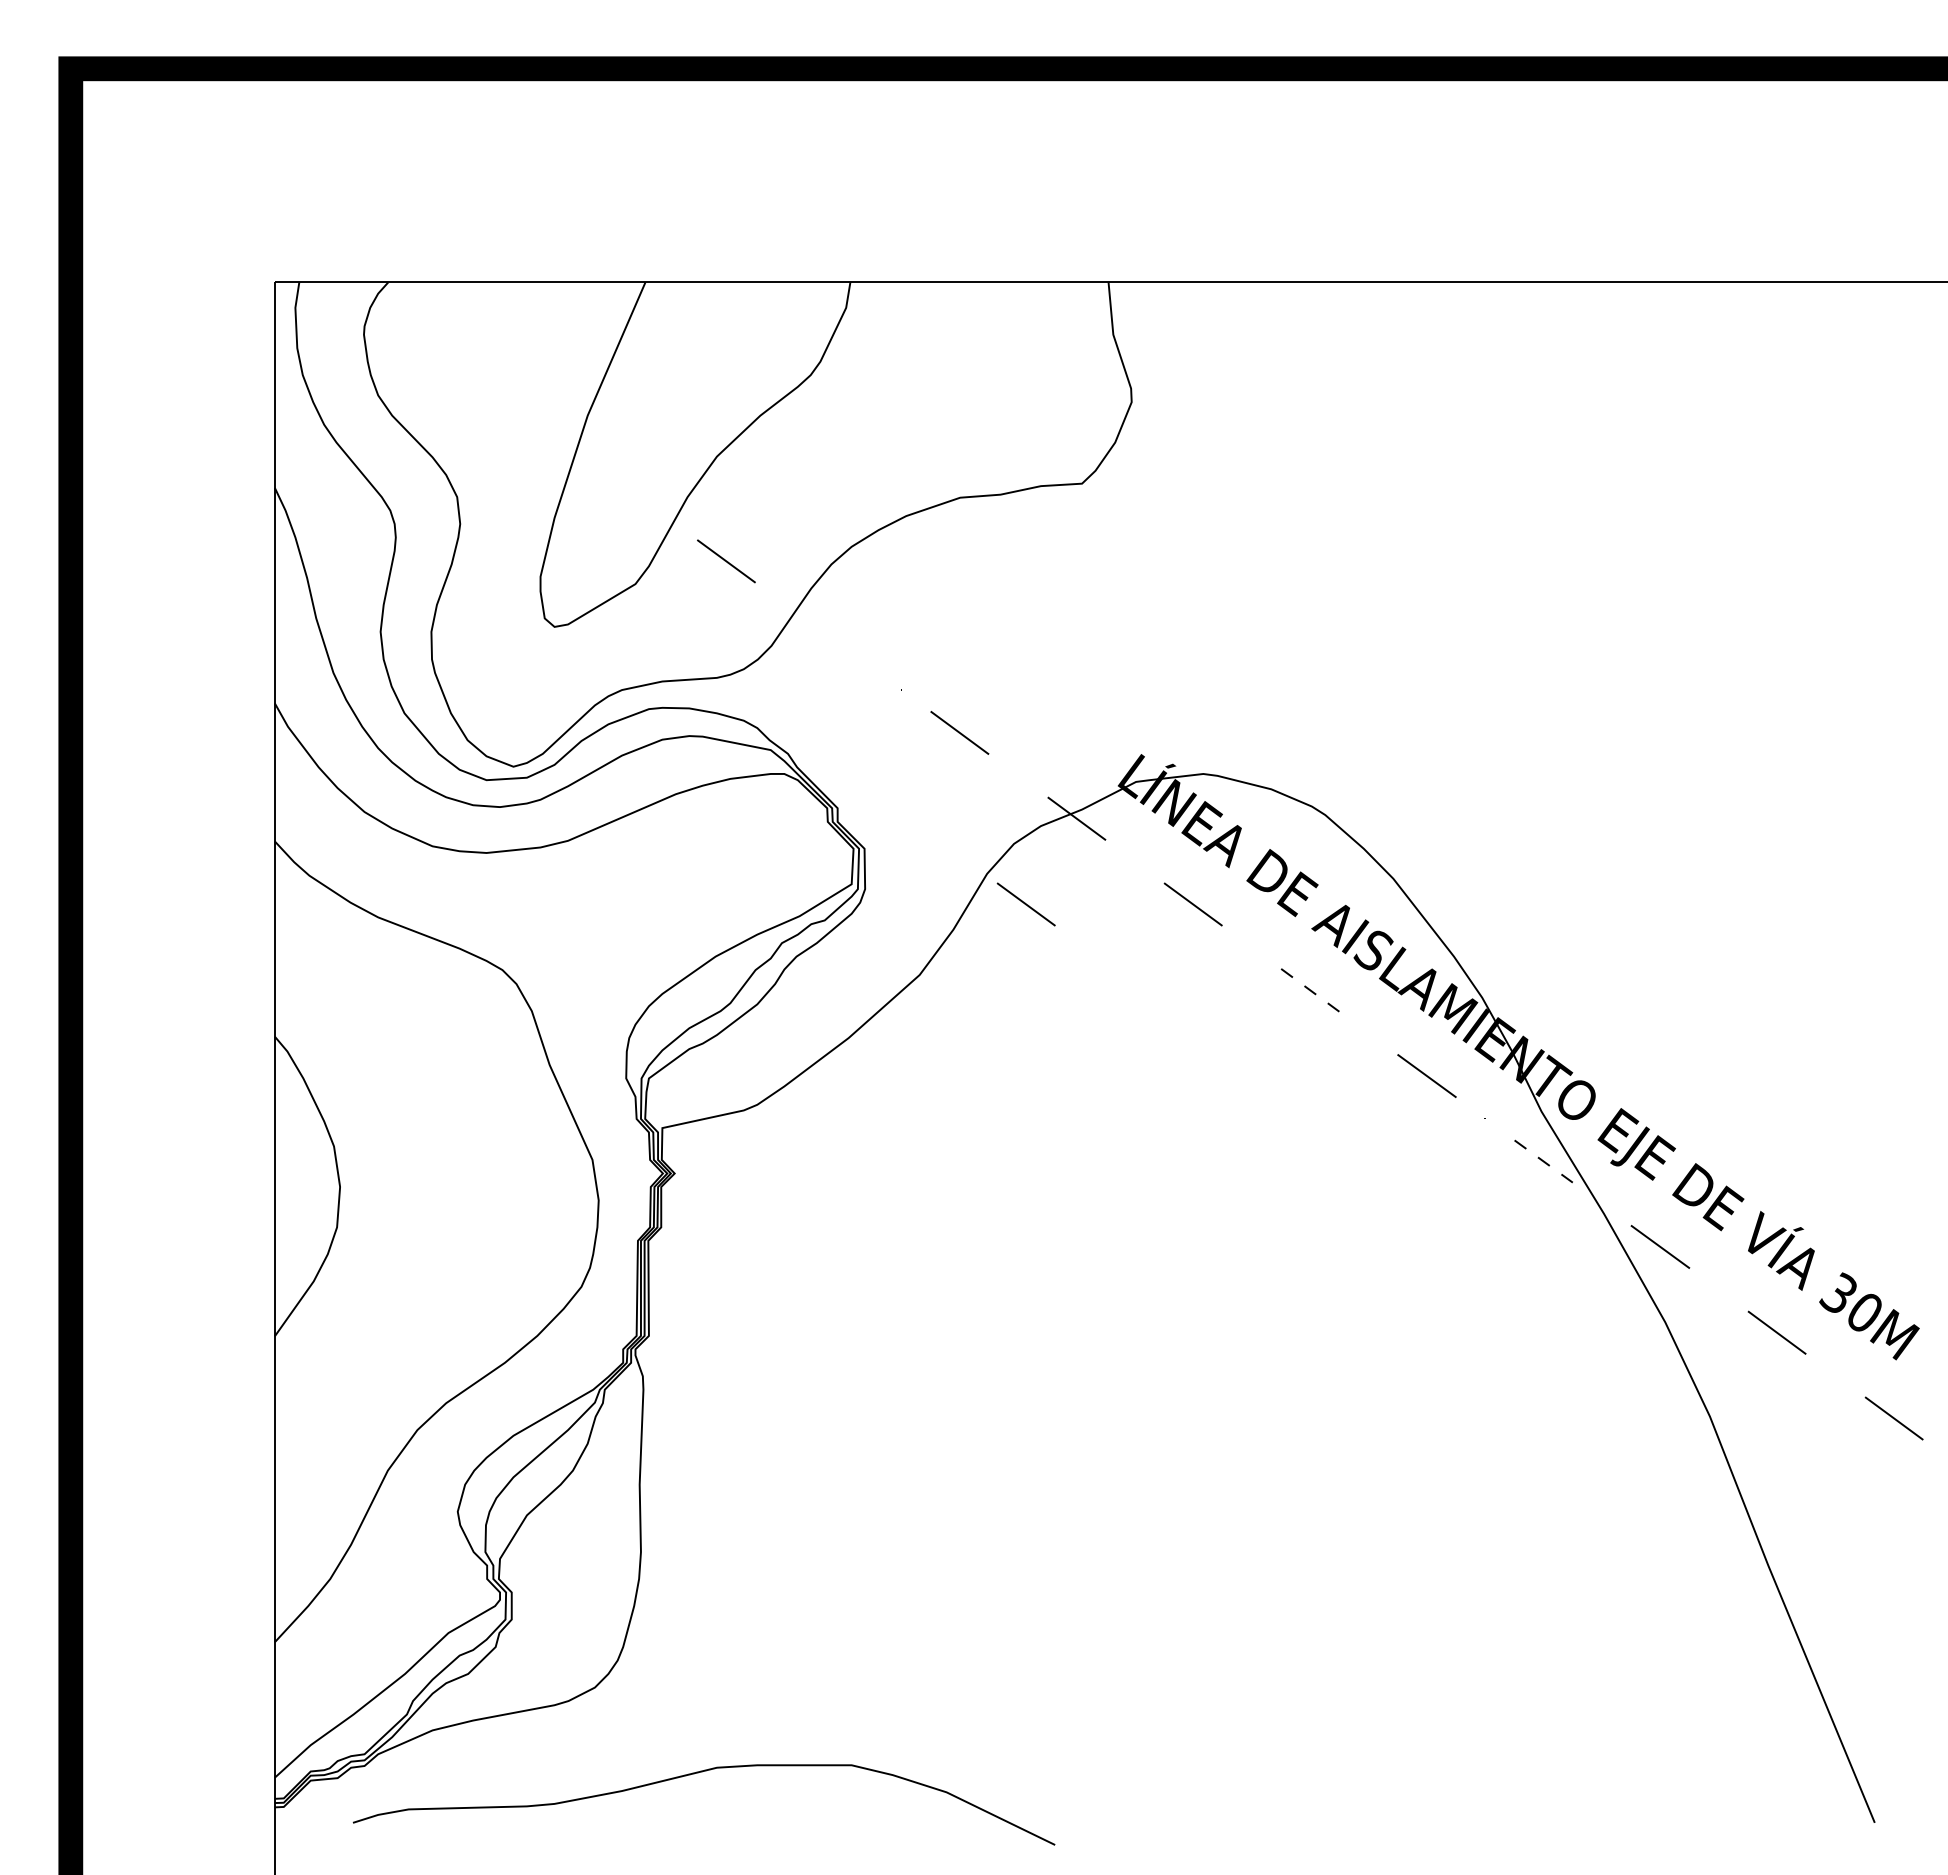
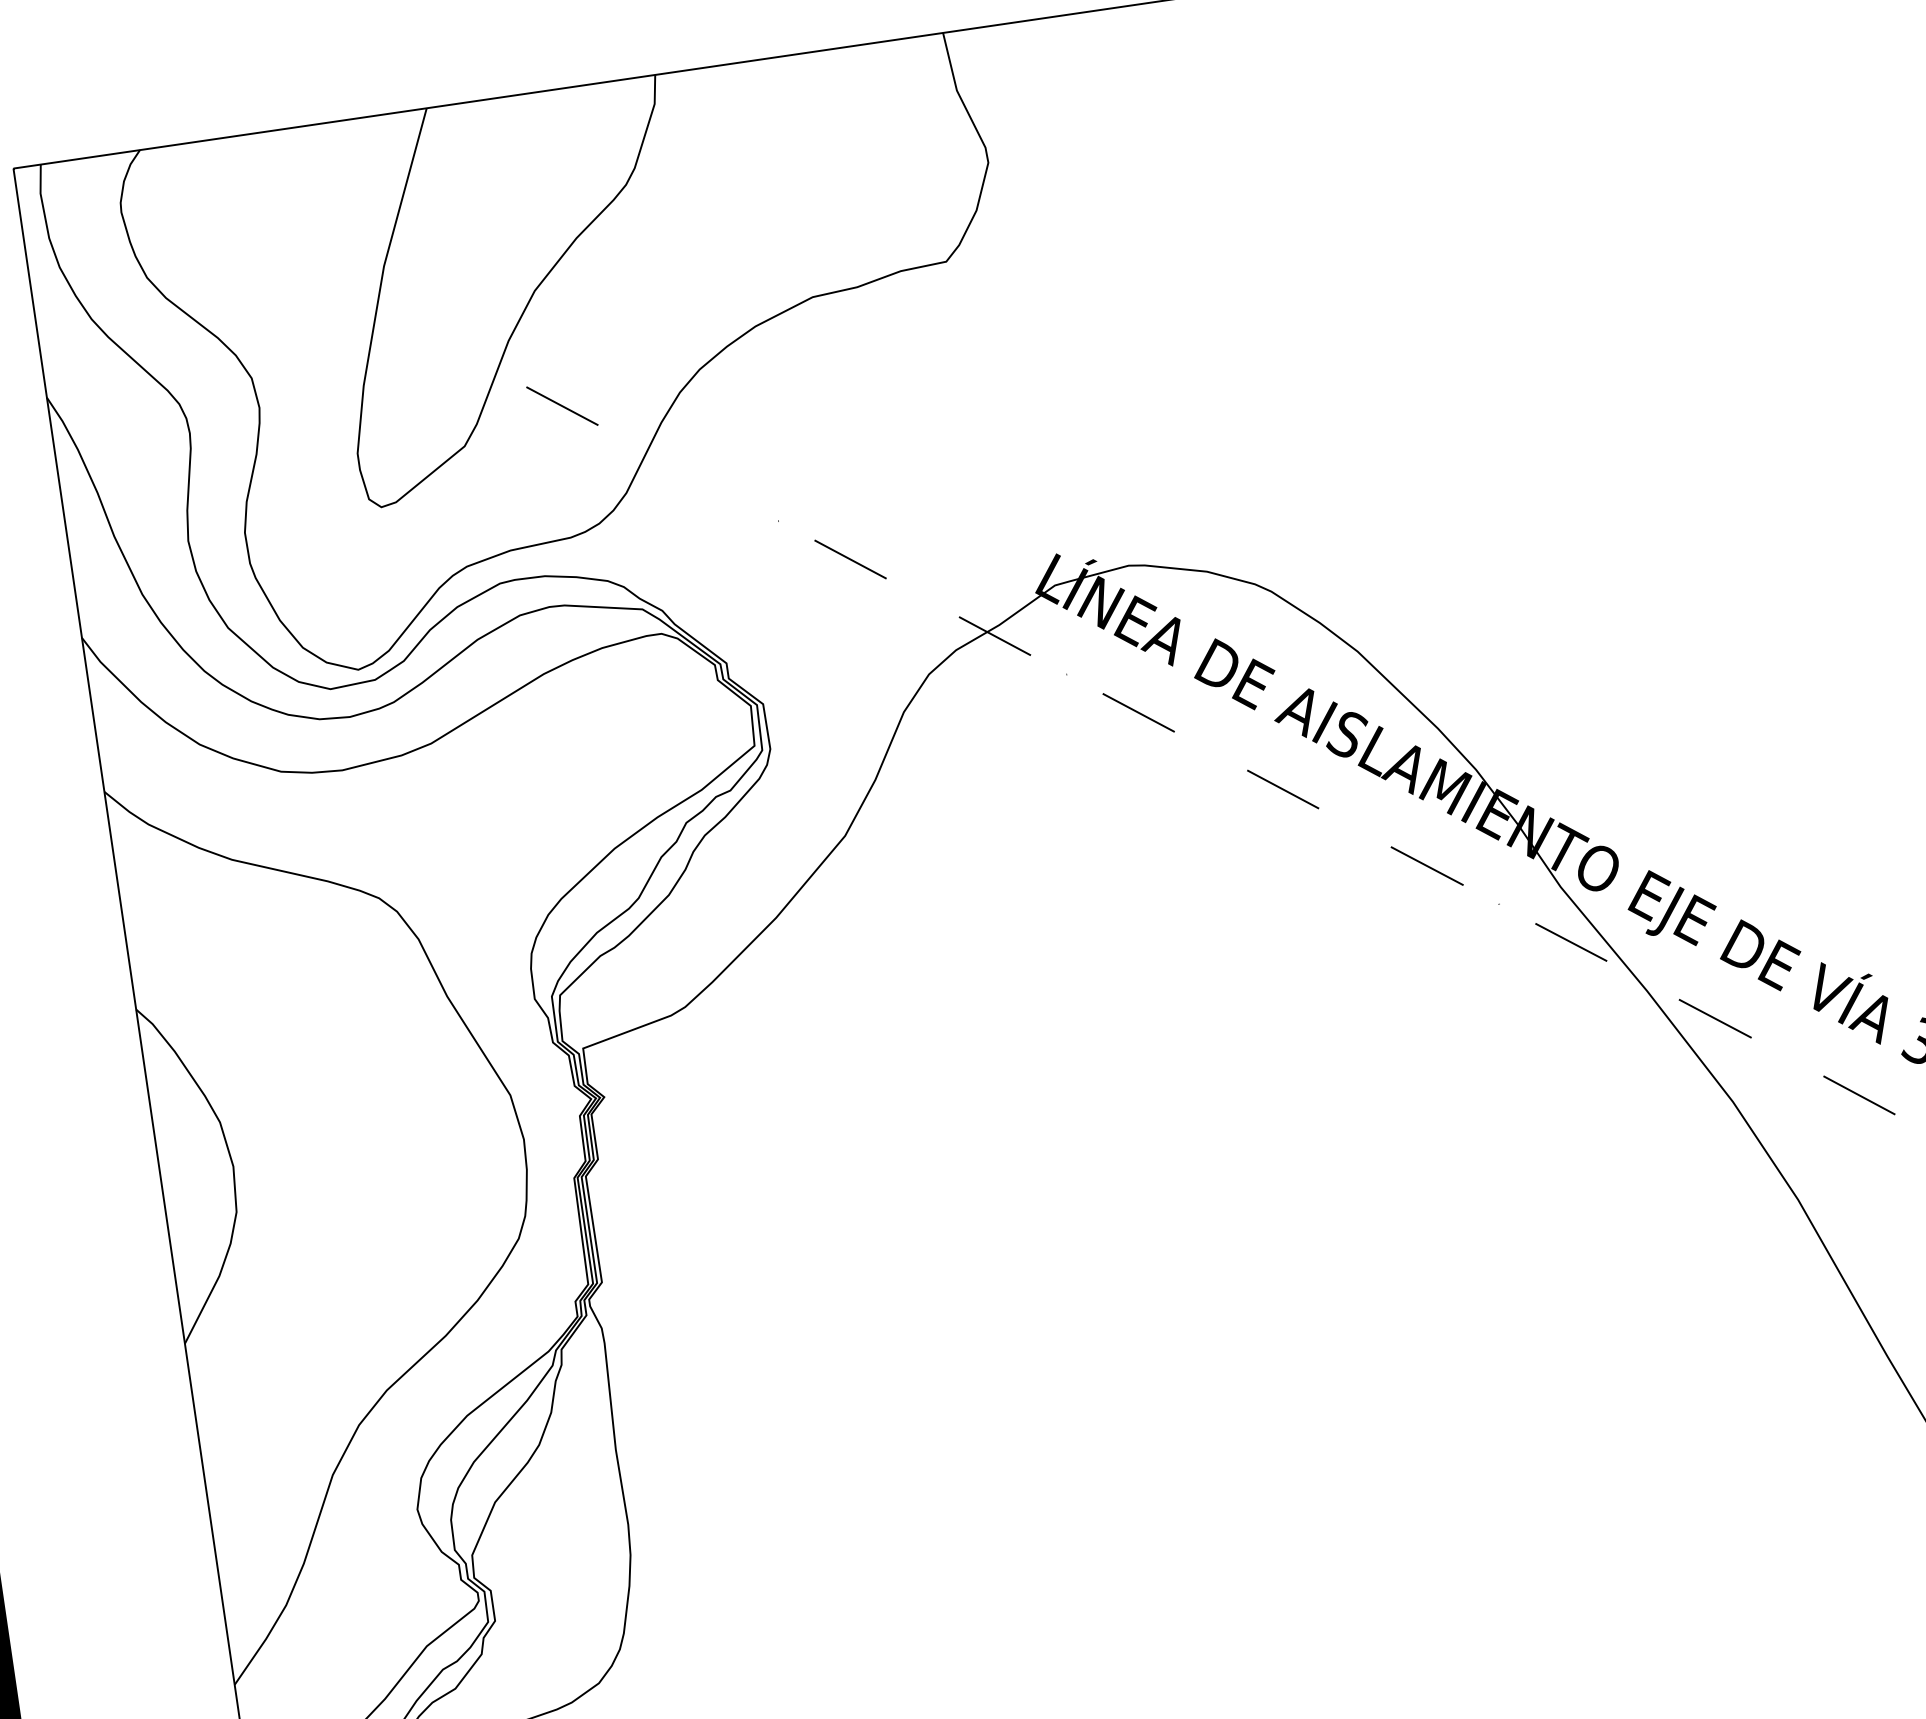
line: (1025, 904) -> (951, 740), removed
line: (1310, 990) -> (1283, 789), dashed -> solid
line: (1543, 1161) -> (1571, 942), dashed -> solid

